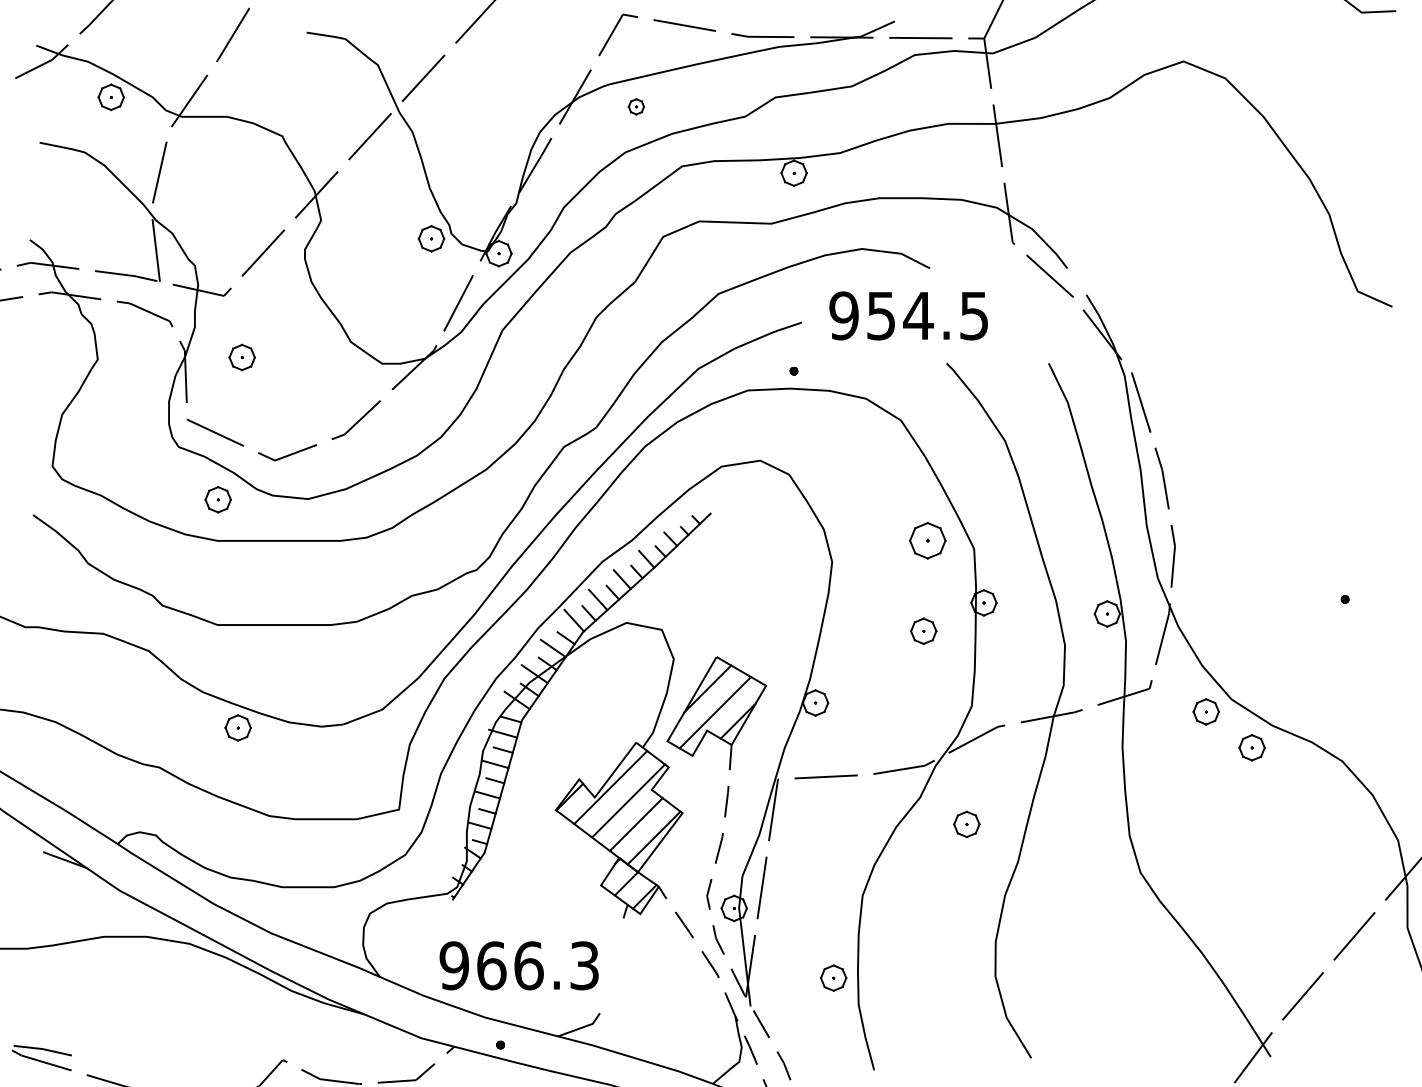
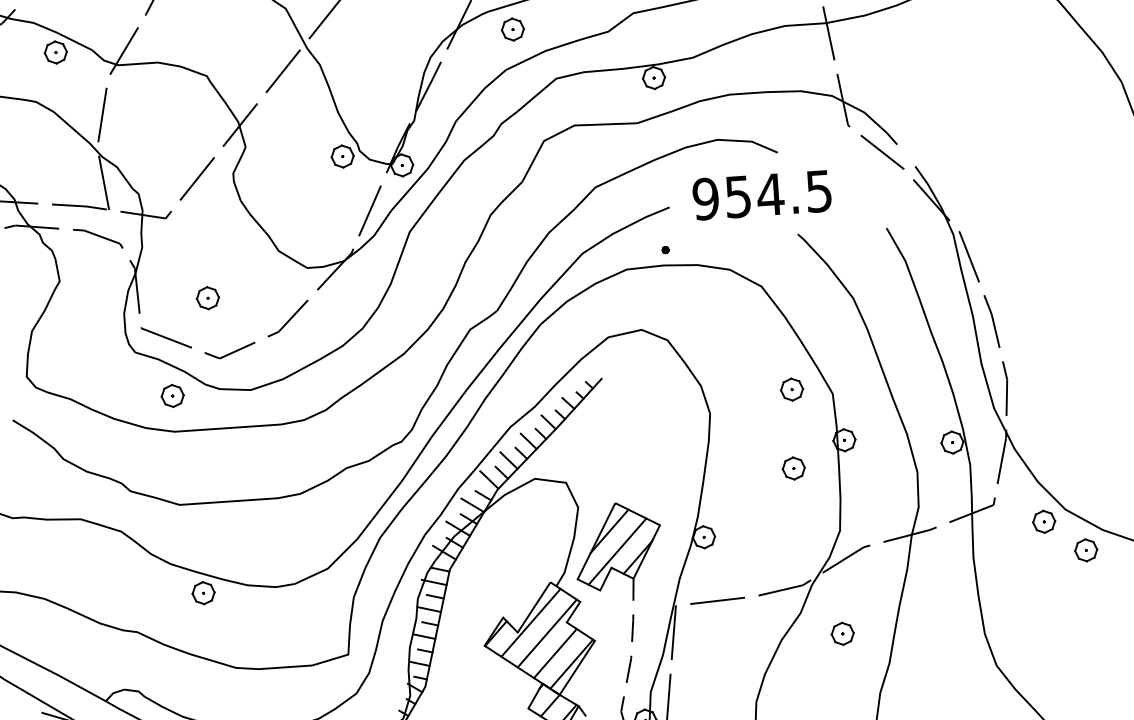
part: (636, 106) -> (513, 29), size x1.67
part: (241, 357) -> (207, 298), moved
part: (927, 540) -> (791, 389), size x0.71

